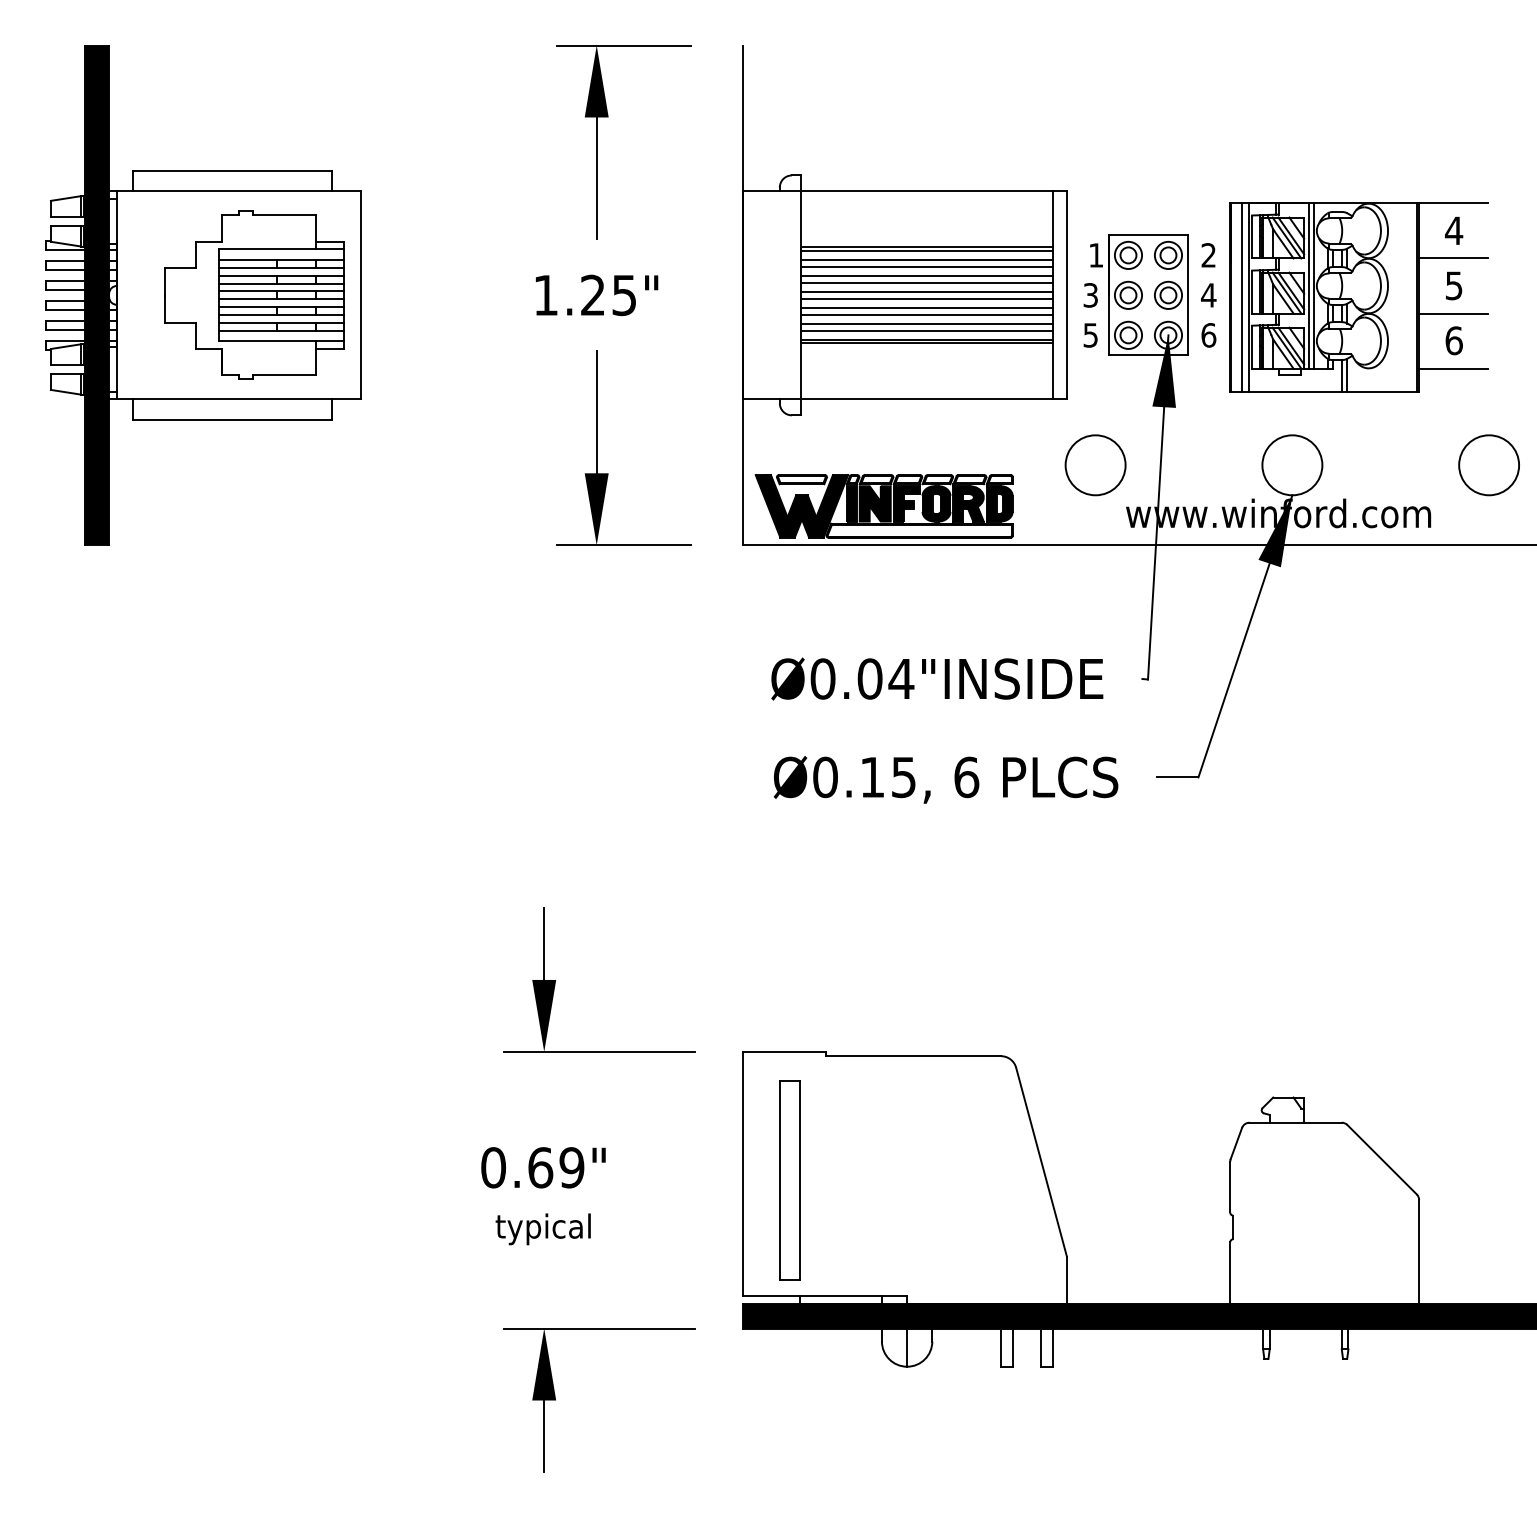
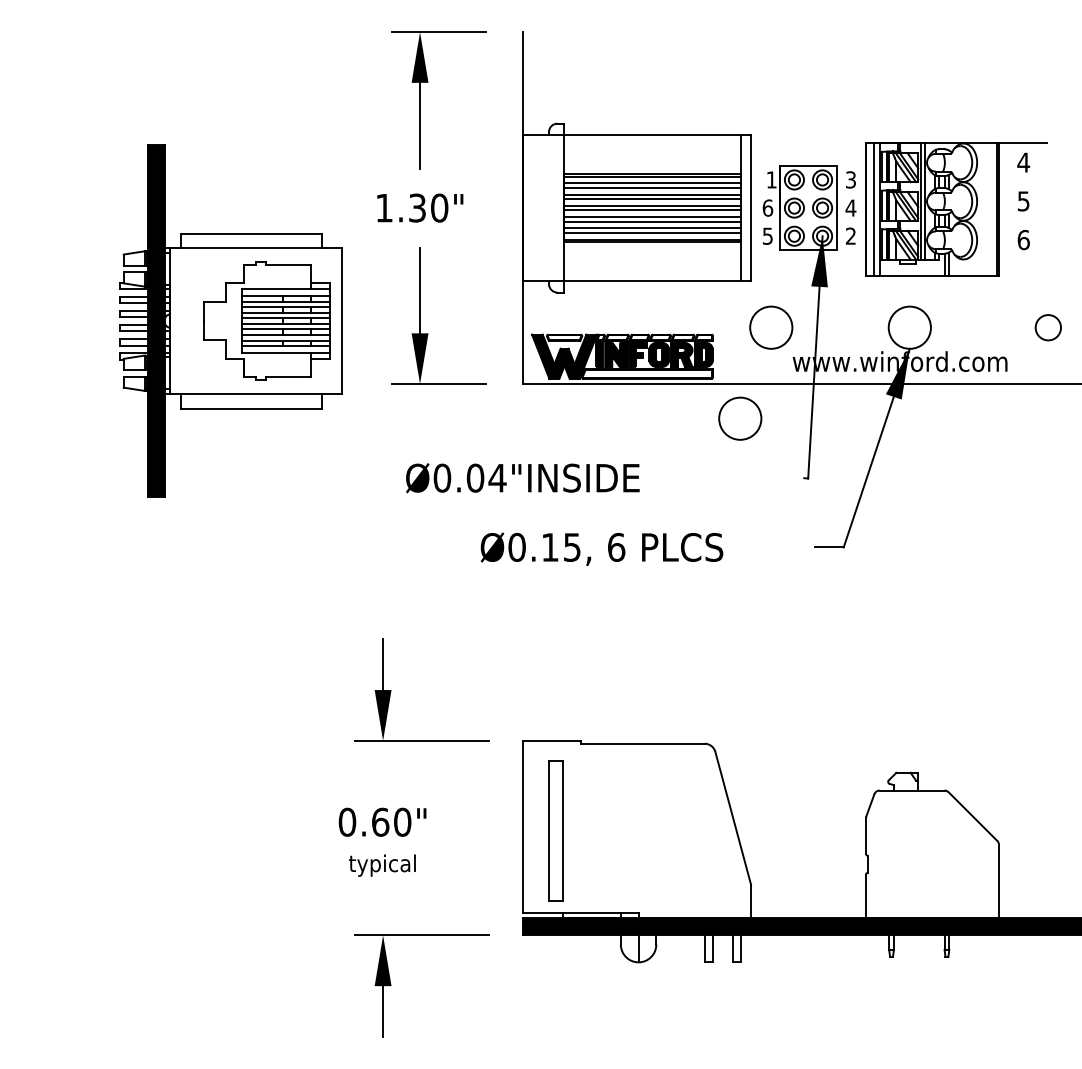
text: (1208, 254) -> (850, 179), 2 -> 3
line: (1453, 259) -> (1023, 182), removed
part: (202, 294) -> (230, 320), moved
text: (608, 294) -> (428, 207), 1.25" -> 1.30"
text: (1090, 294) -> (767, 207), 3 -> 6
line: (1453, 312) -> (1023, 220), removed
text: (1208, 334) -> (850, 235), 6 -> 2
line: (1453, 368) -> (1023, 259), removed
circle: (1489, 464) -> (1048, 327), size x0.6
circle: (1051, 594) -> (740, 418), added
text: (936, 679) -> (522, 478), moved
text: (945, 778) -> (601, 548), moved
text: (571, 1168) -> (402, 822), 0.69" -> 0.60"

